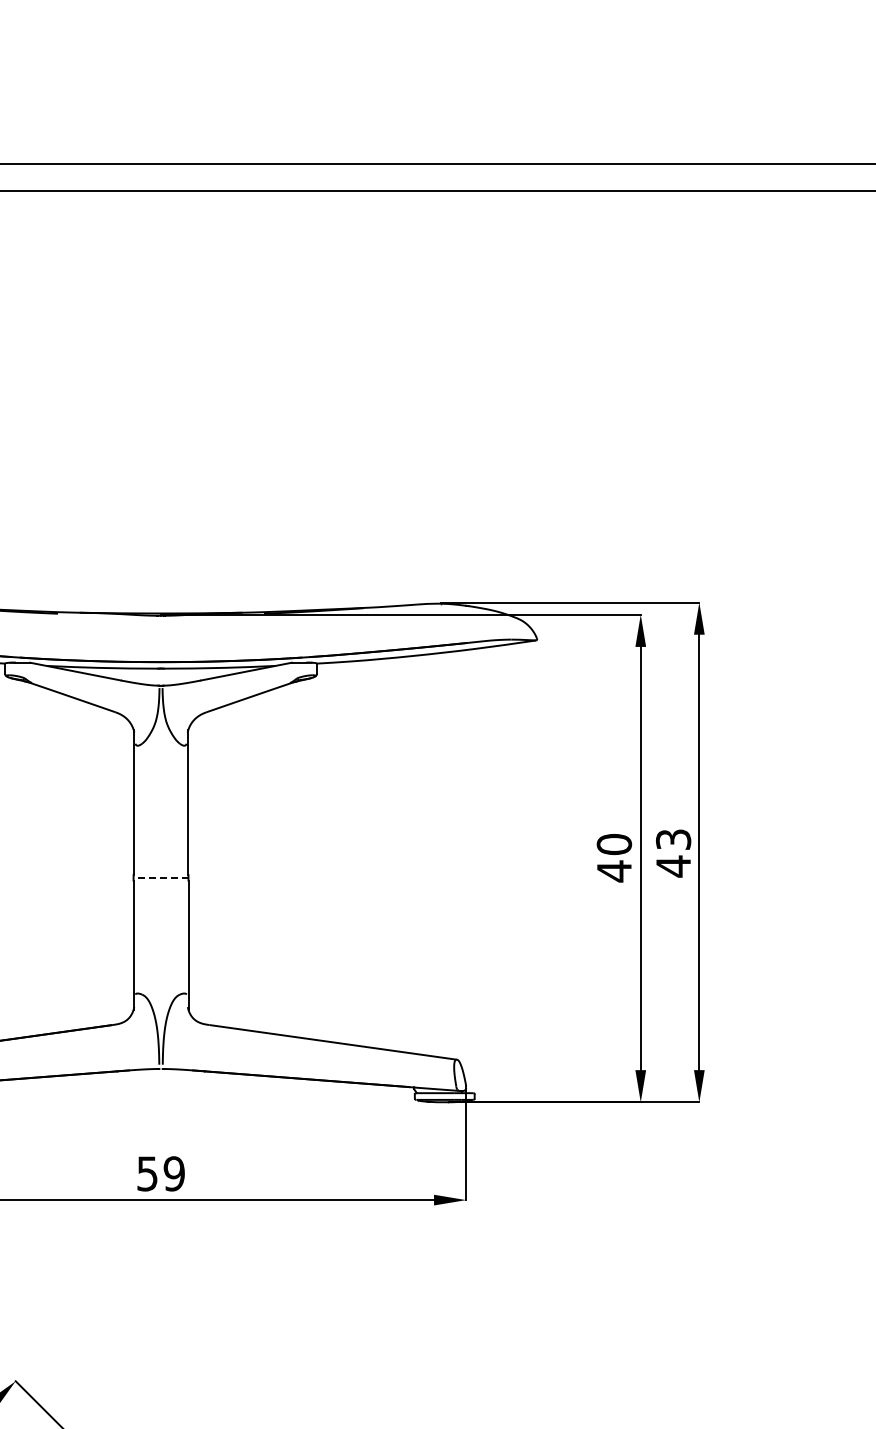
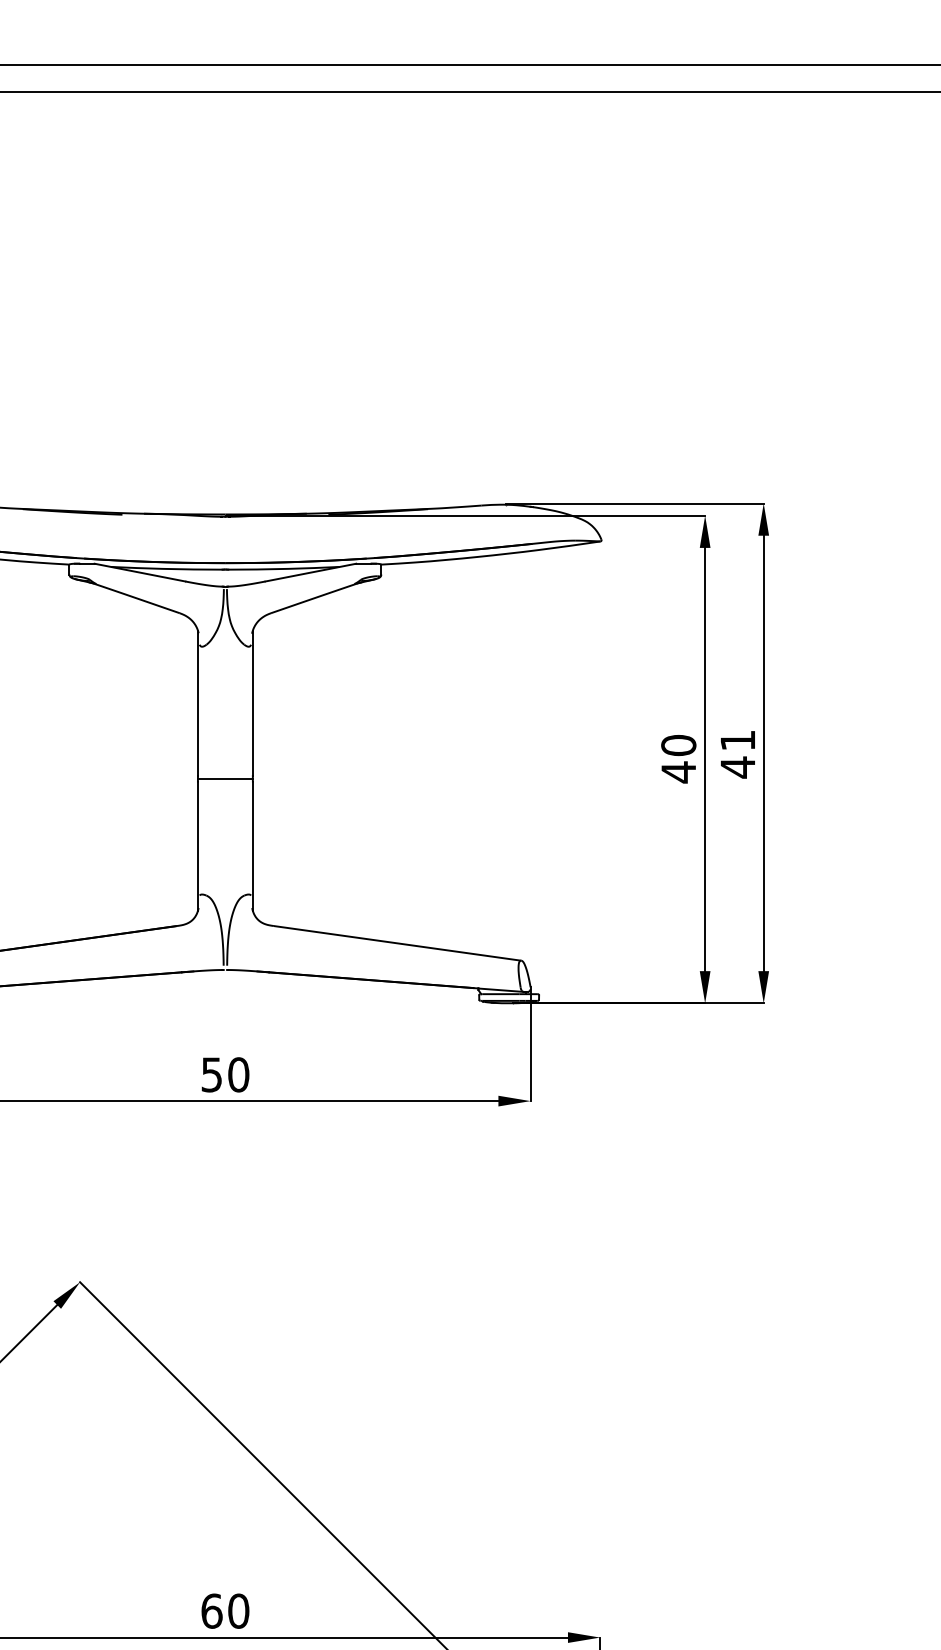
text: (673, 839) -> (737, 740), 43 -> 41
line: (160, 877) -> (224, 778), dashed -> solid
text: (174, 1173) -> (238, 1074), 59 -> 50

